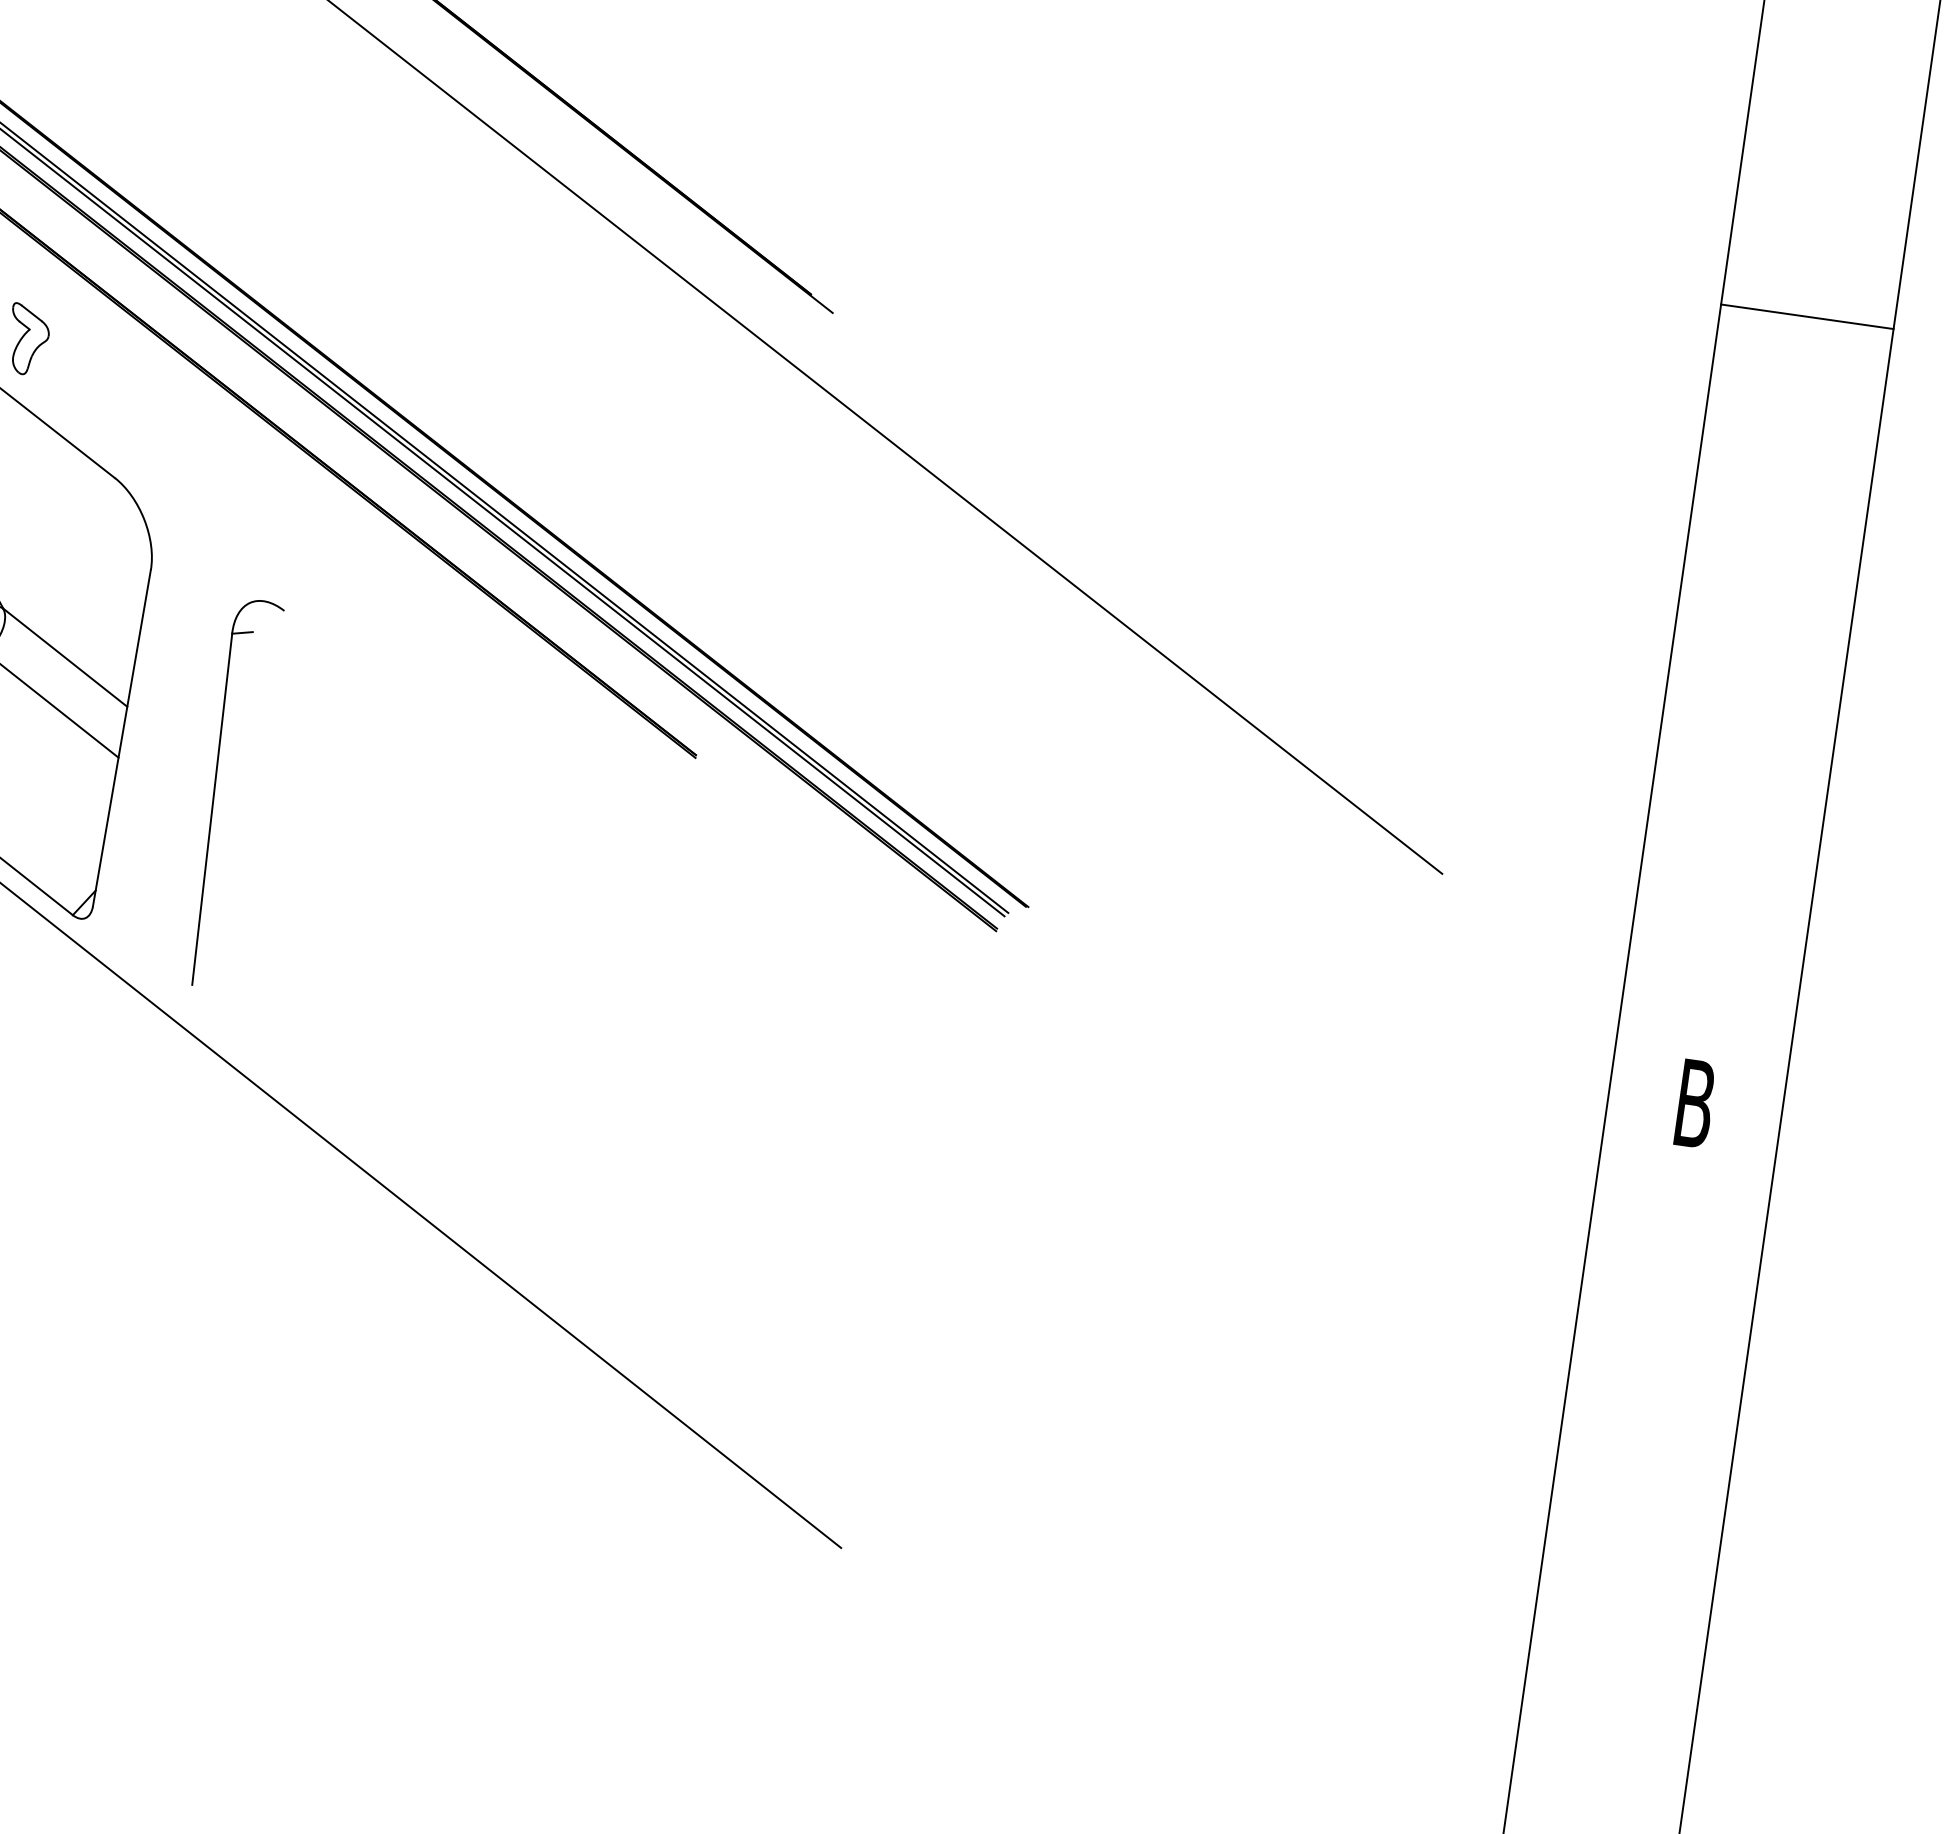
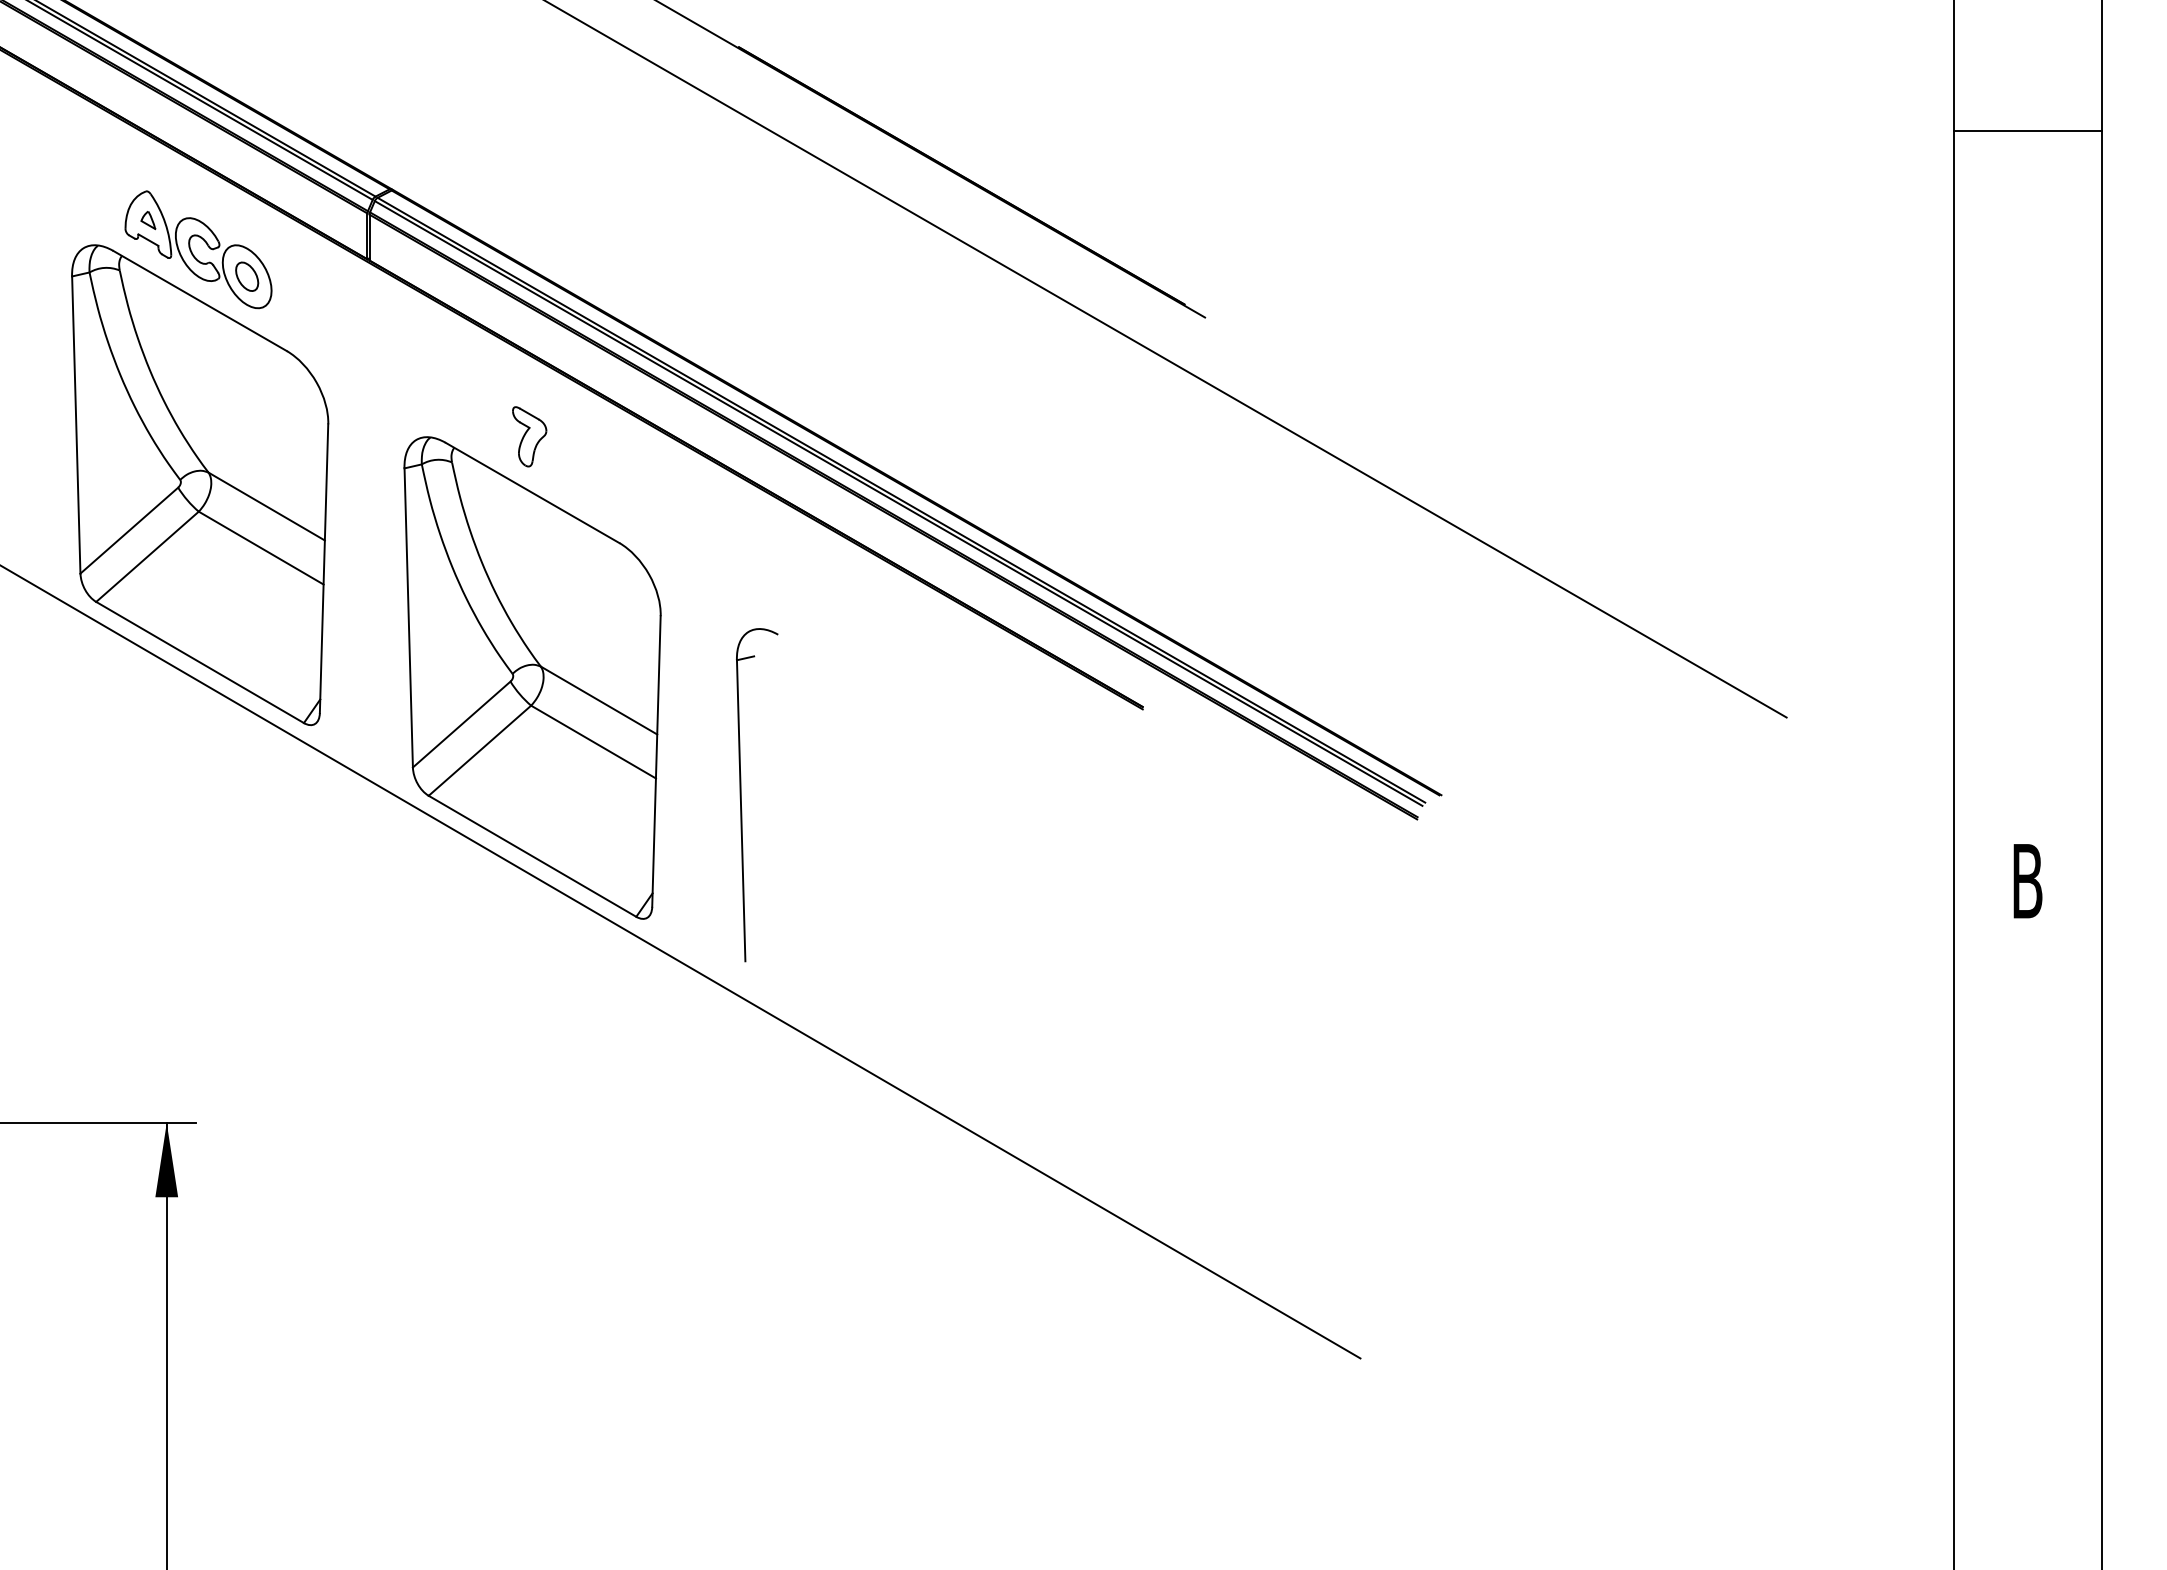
line: (1807, 316) -> (2027, 130), moved

